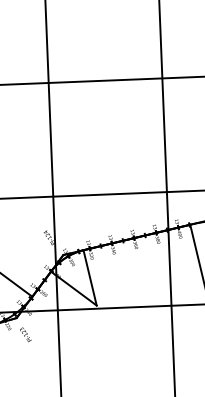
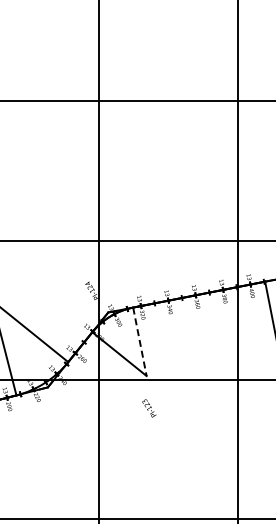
line: (89, 277) -> (139, 341), solid -> dashed
text: (25, 334) -> (149, 408), moved

